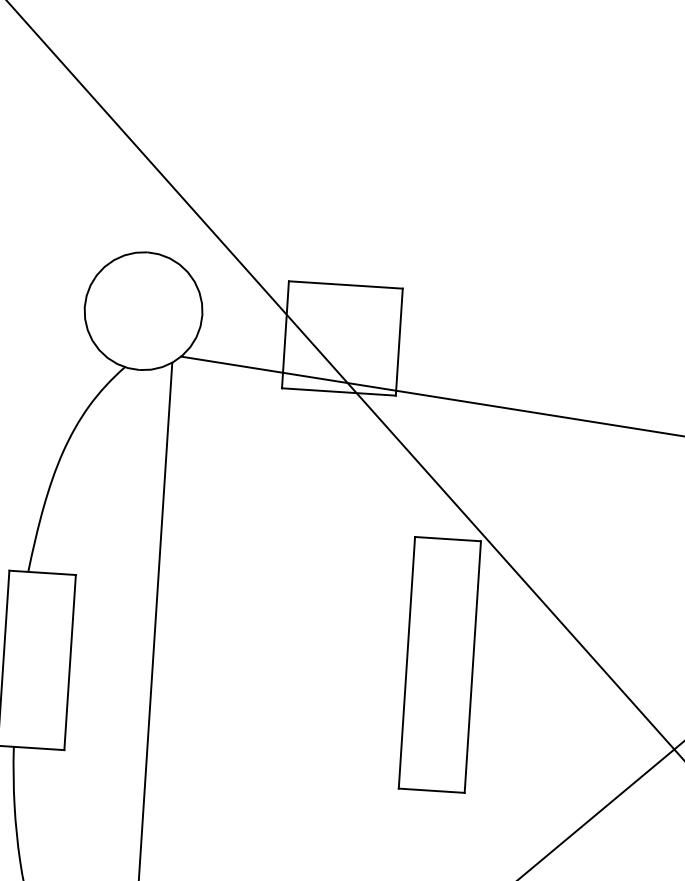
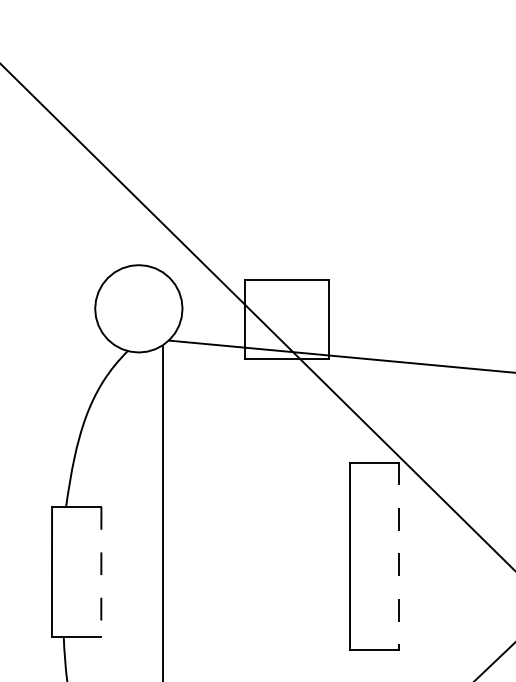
line: (70, 663) -> (101, 572), solid -> dashed
line: (473, 667) -> (399, 556), solid -> dashed

